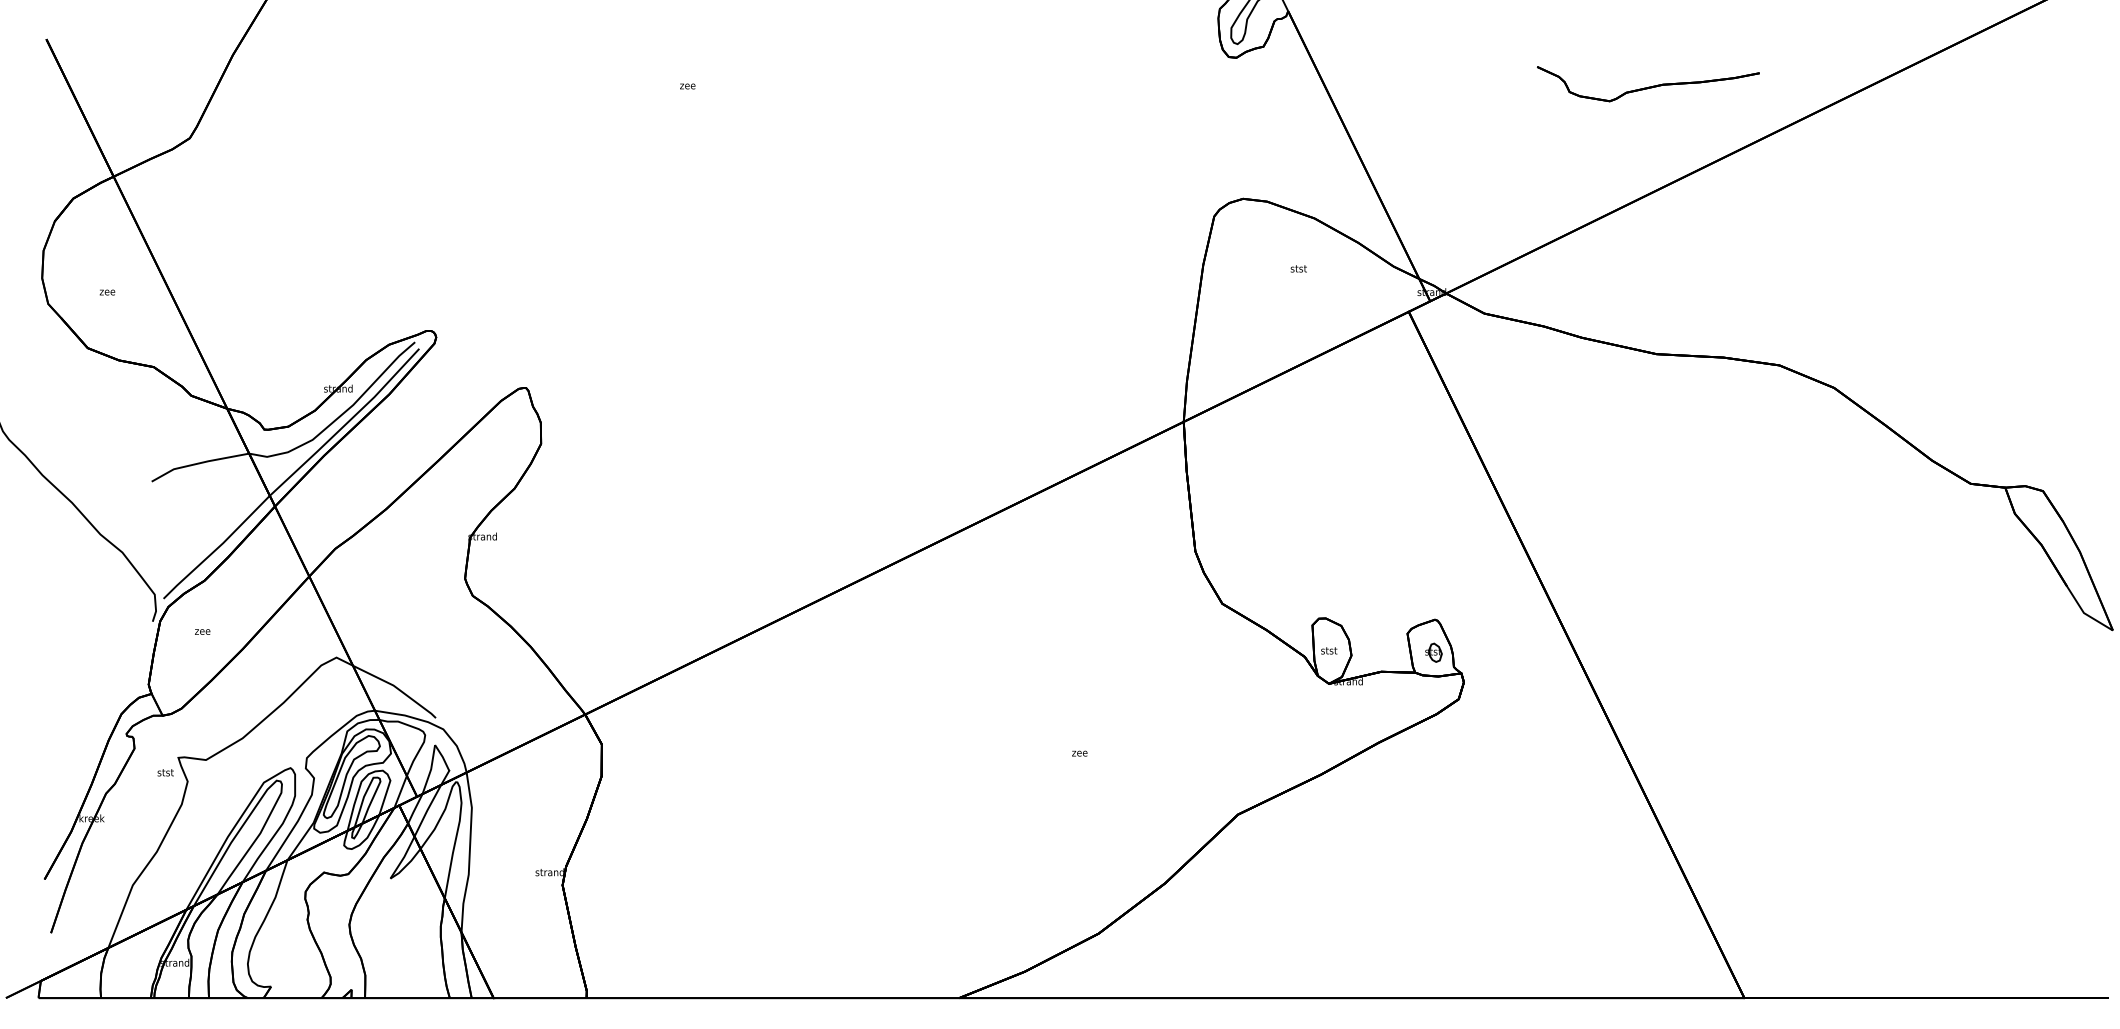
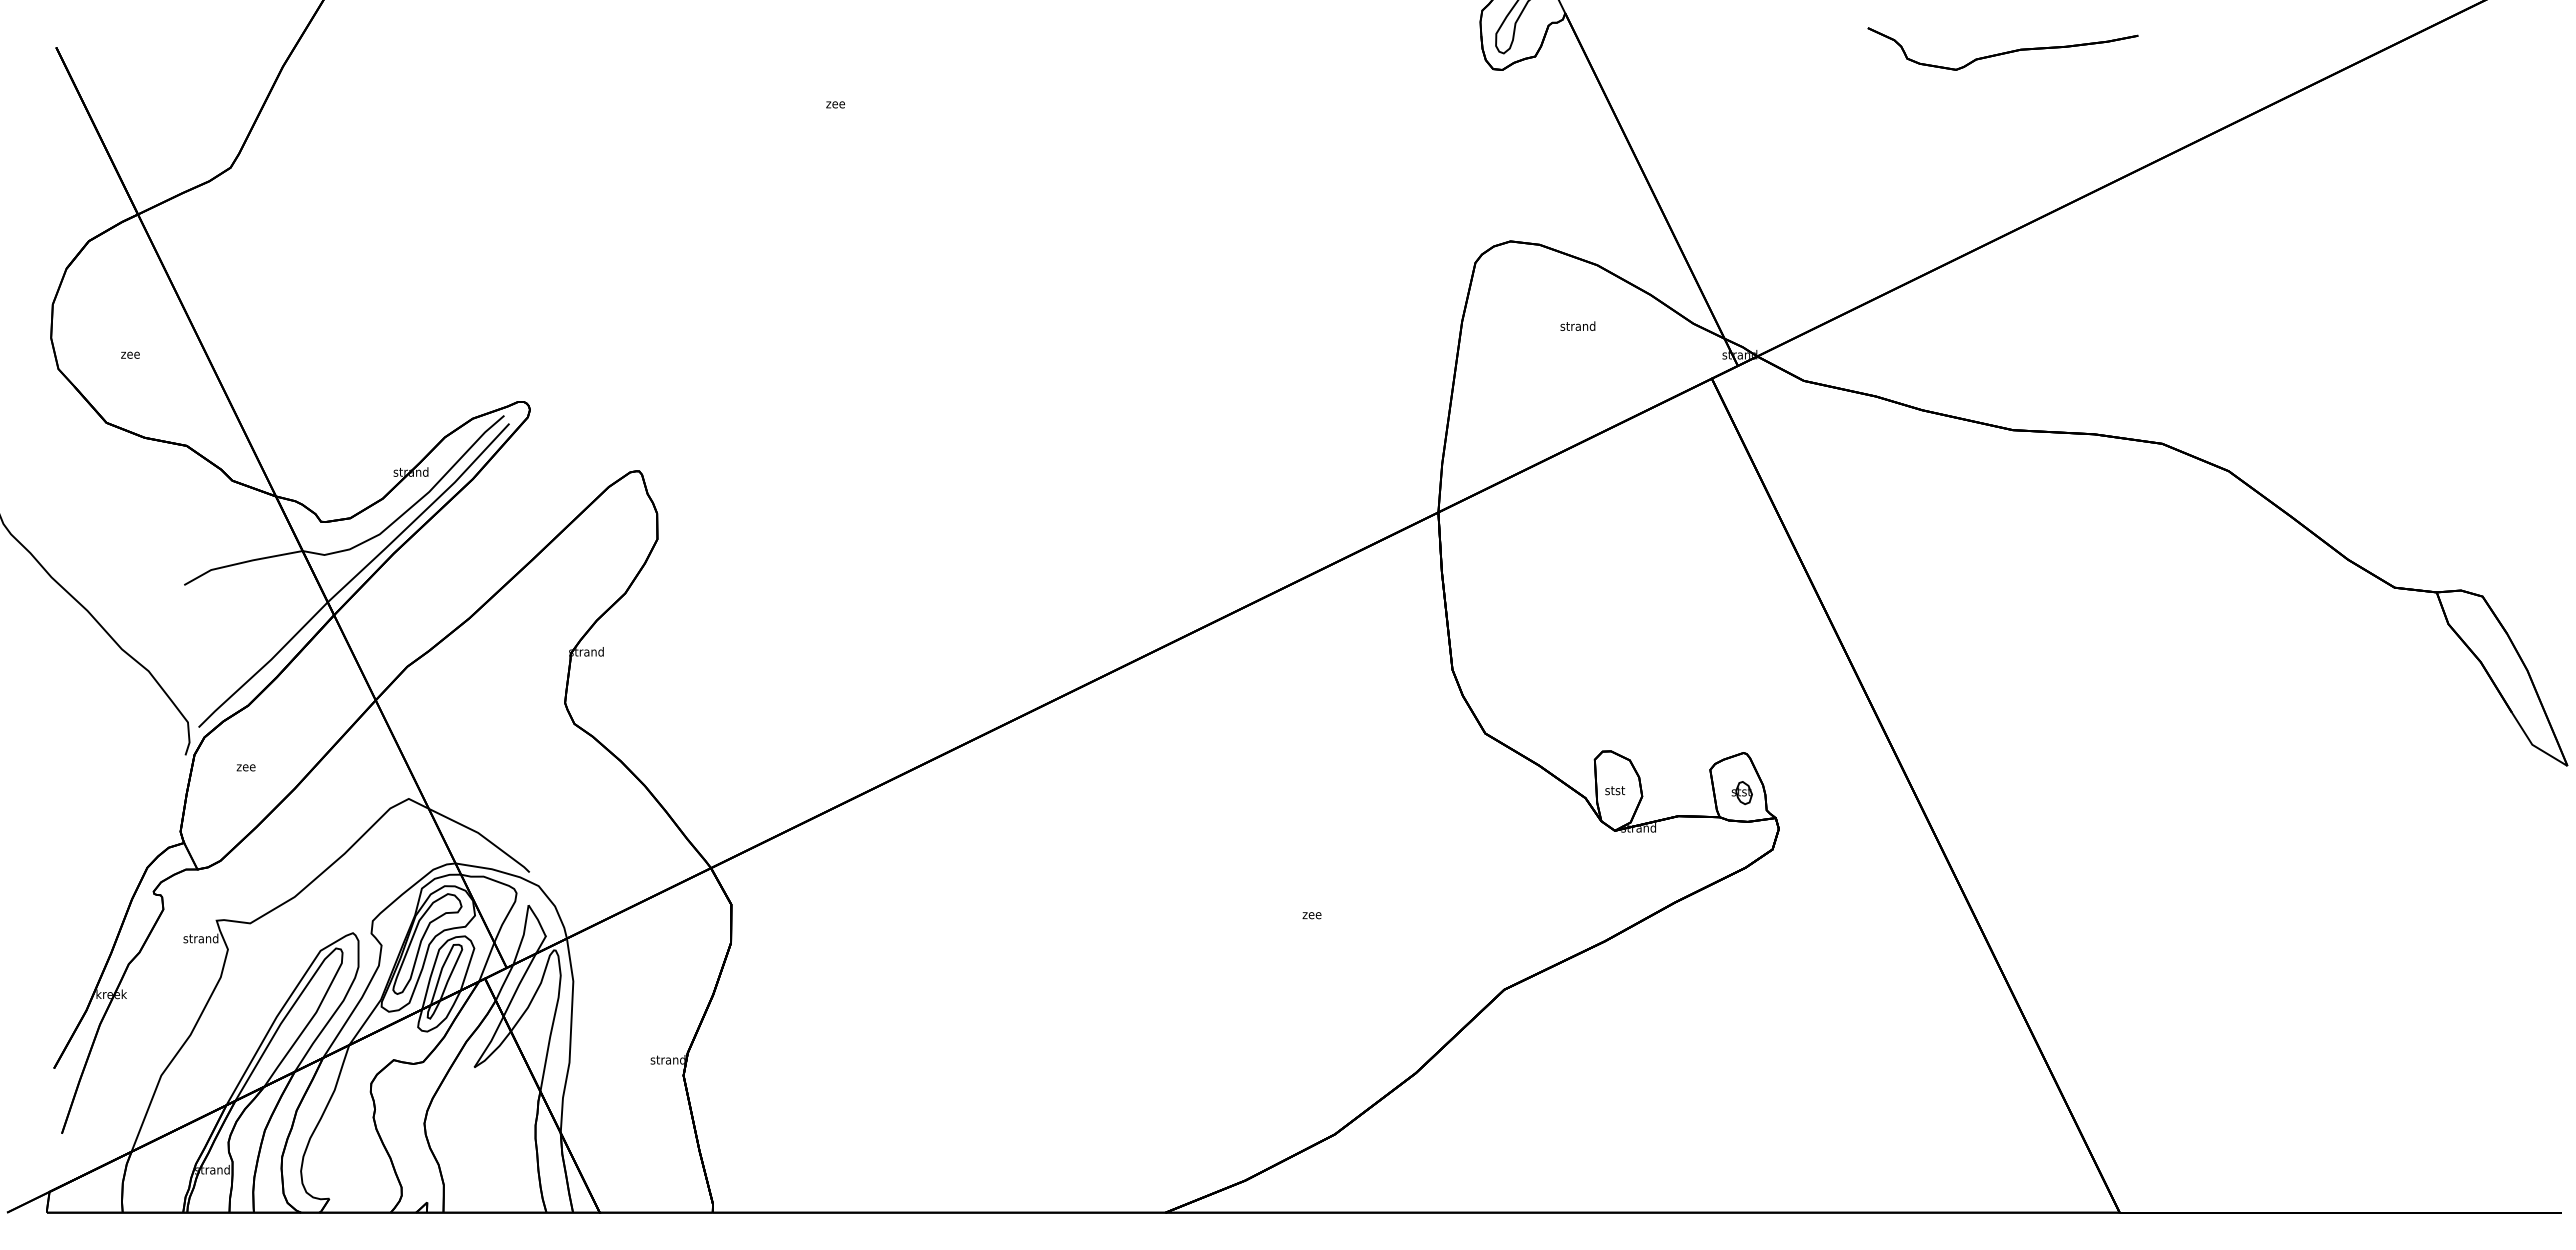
part: (1647, 83) -> (2002, 48), moved
text: (1298, 268) -> (1577, 325), stst -> strand
text: (165, 772) -> (200, 938), stst -> strand

